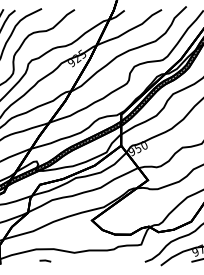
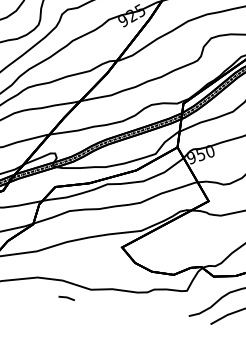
line: (45, 260) -> (67, 297), moved

